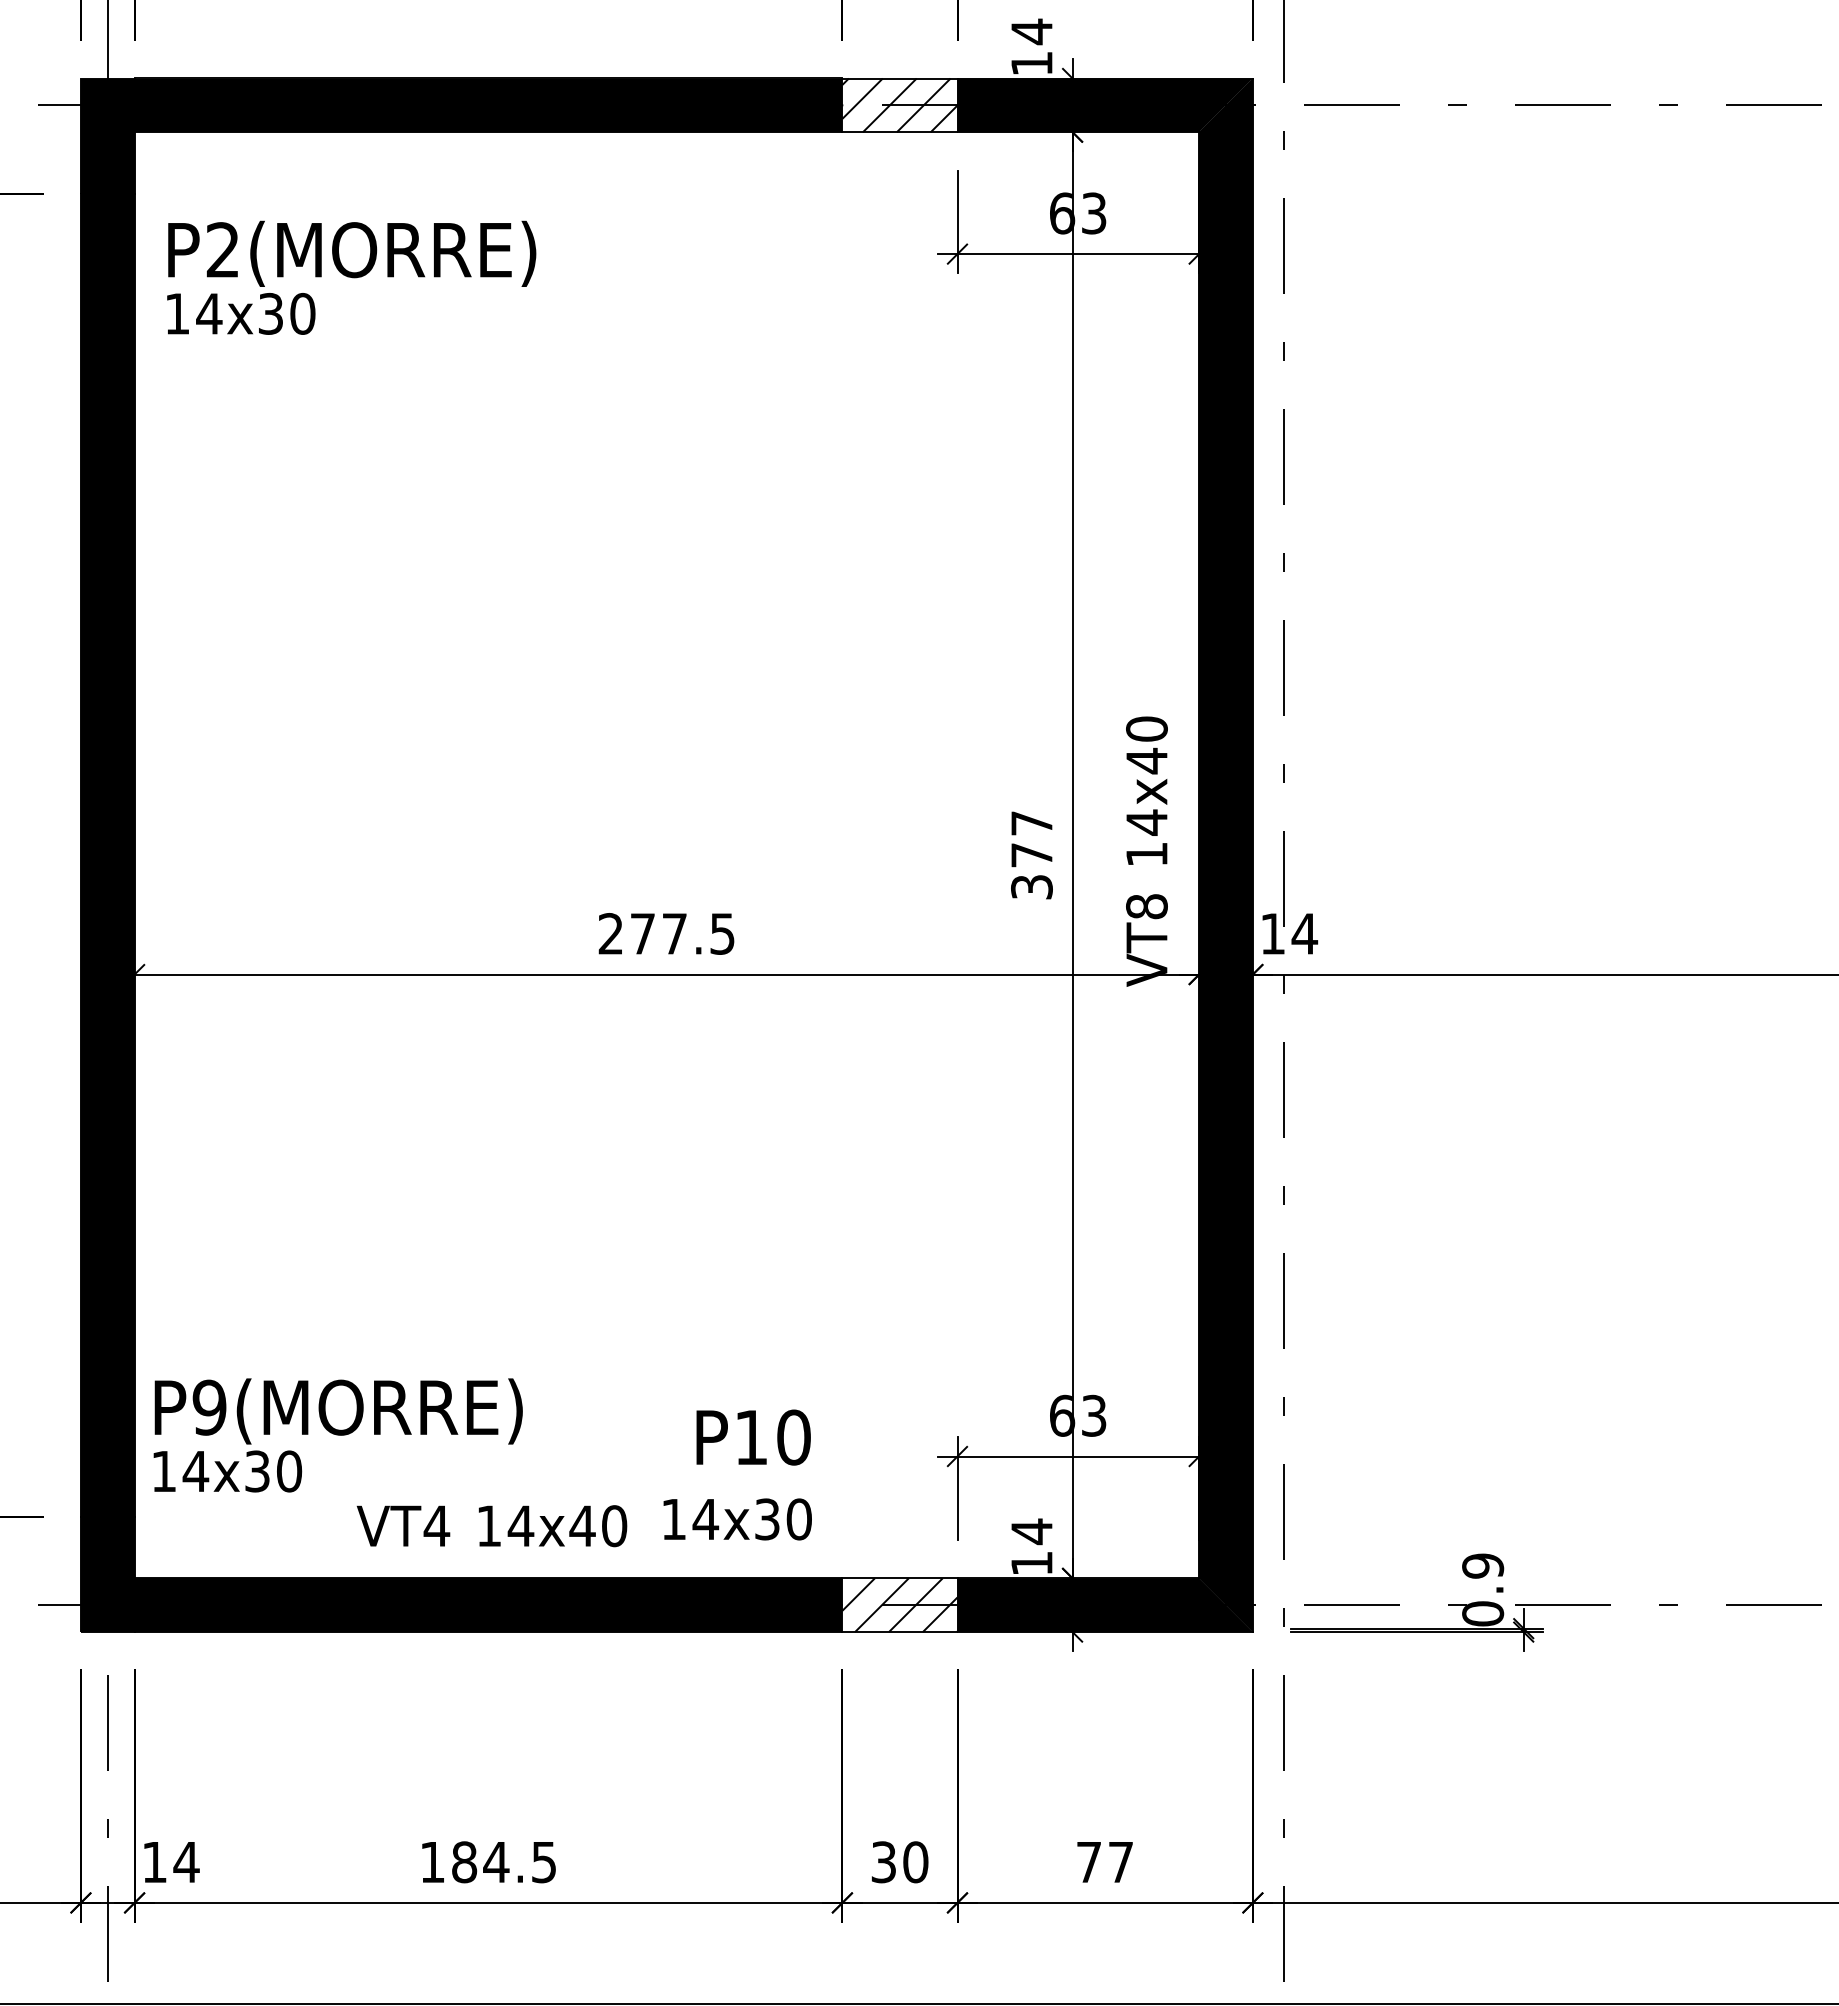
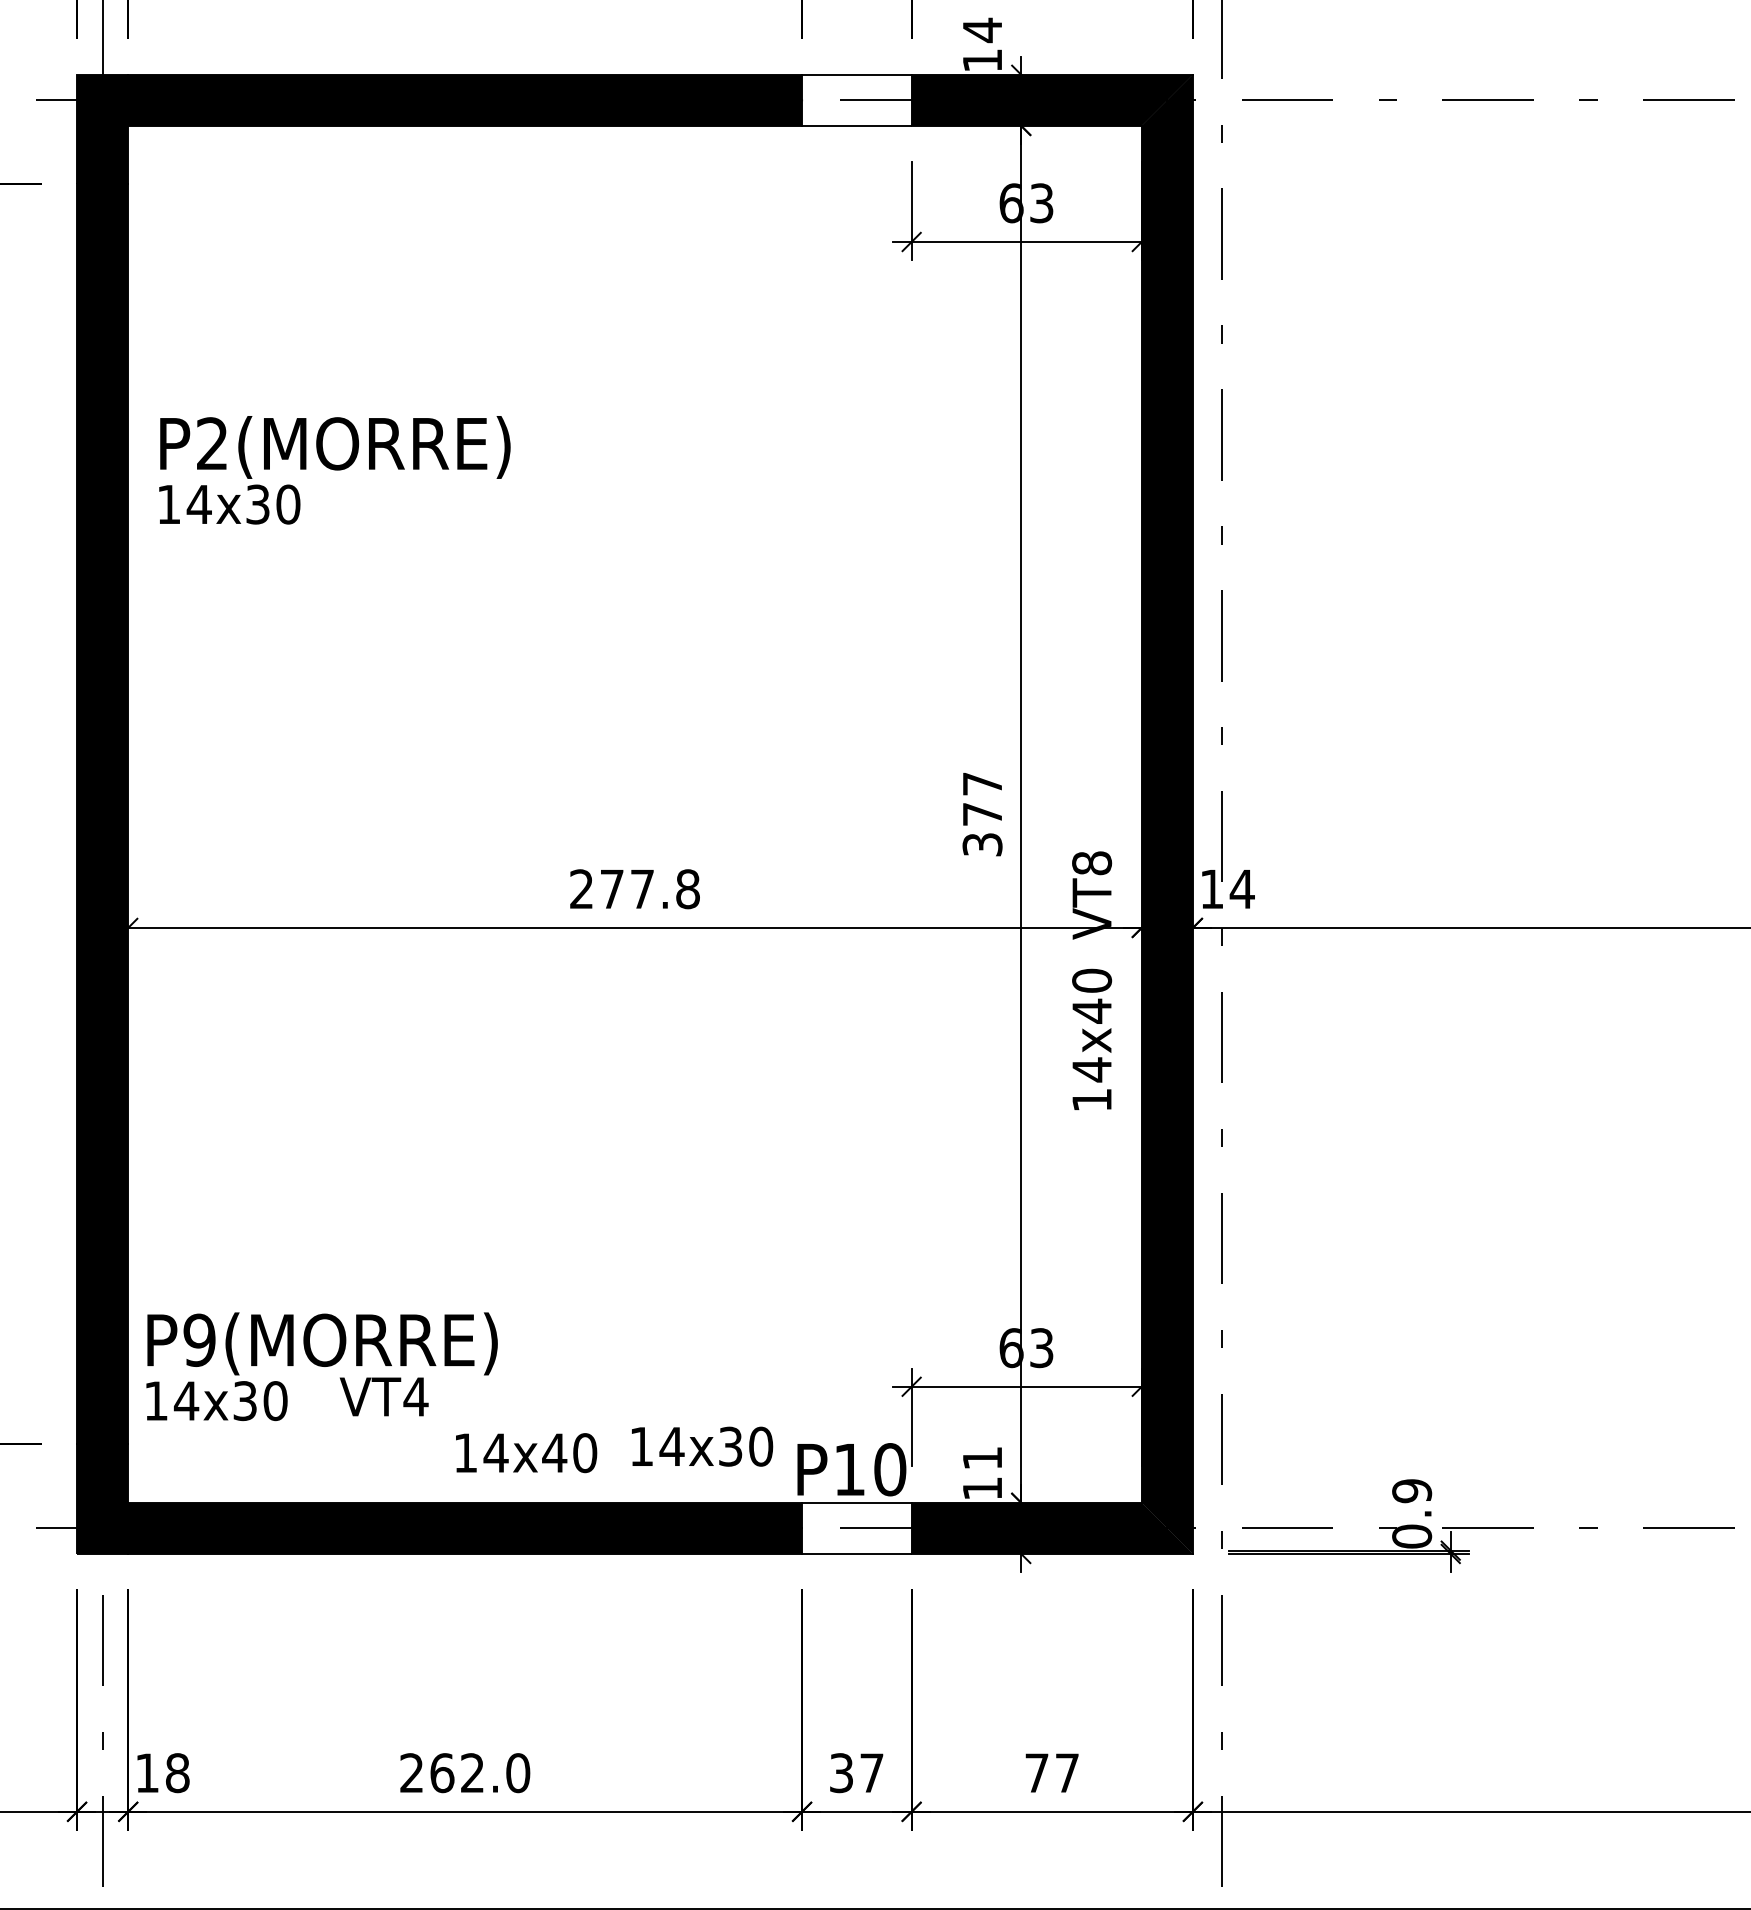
hatch: (899, 105) -> (856, 100), removed
text: (351, 277) -> (334, 469), moved
text: (1146, 790) -> (1091, 1039), moved
text: (722, 933) -> (687, 888), 277.5 -> 277.8
text: (753, 1437) -> (851, 1469), moved
text: (403, 1525) -> (384, 1396), moved
text: (1031, 1531) -> (982, 1458), 14 -> 11
hatch: (899, 1605) -> (856, 1528), removed
text: (186, 1862) -> (177, 1773), 14 -> 18
text: (488, 1862) -> (465, 1773), 184.5 -> 262.0
text: (915, 1862) -> (871, 1773), 30 -> 37

